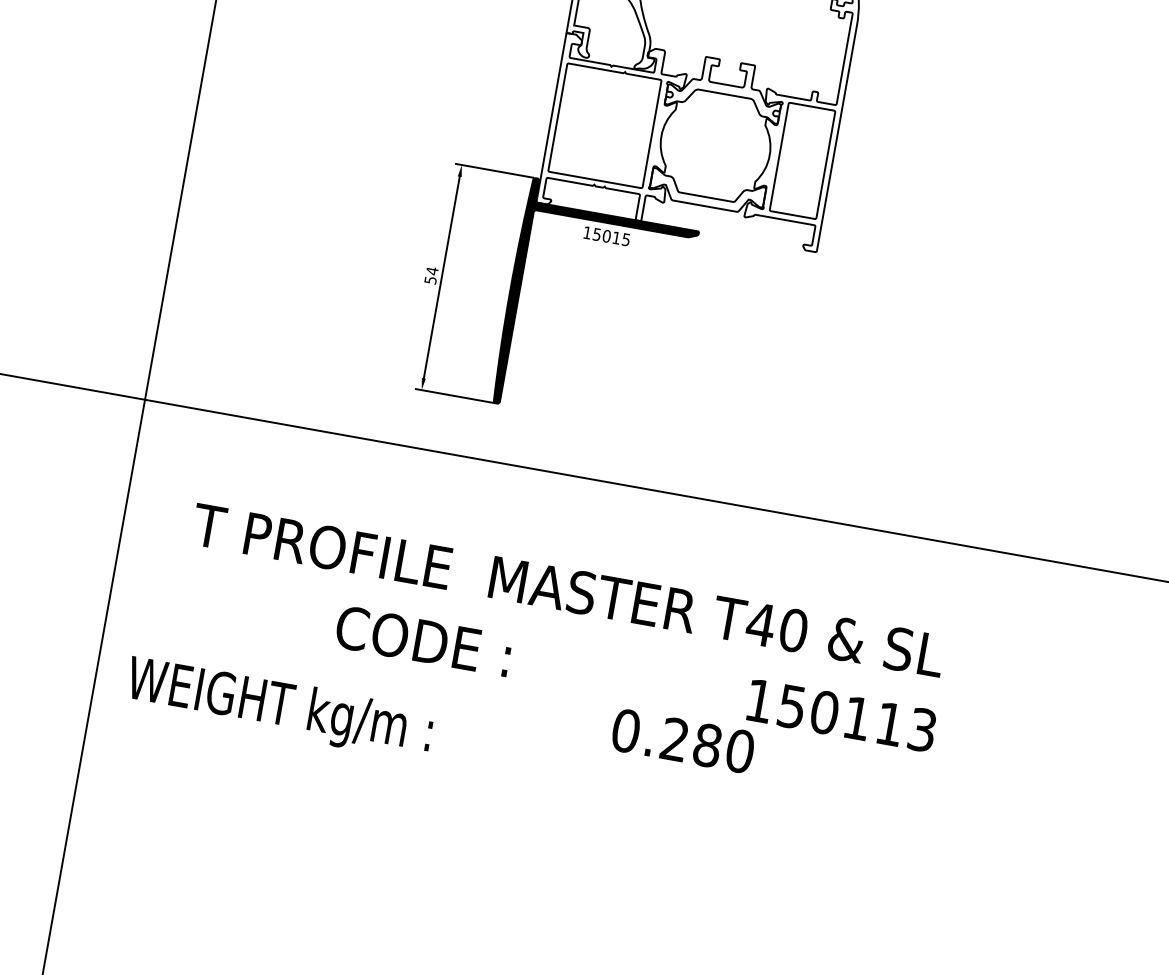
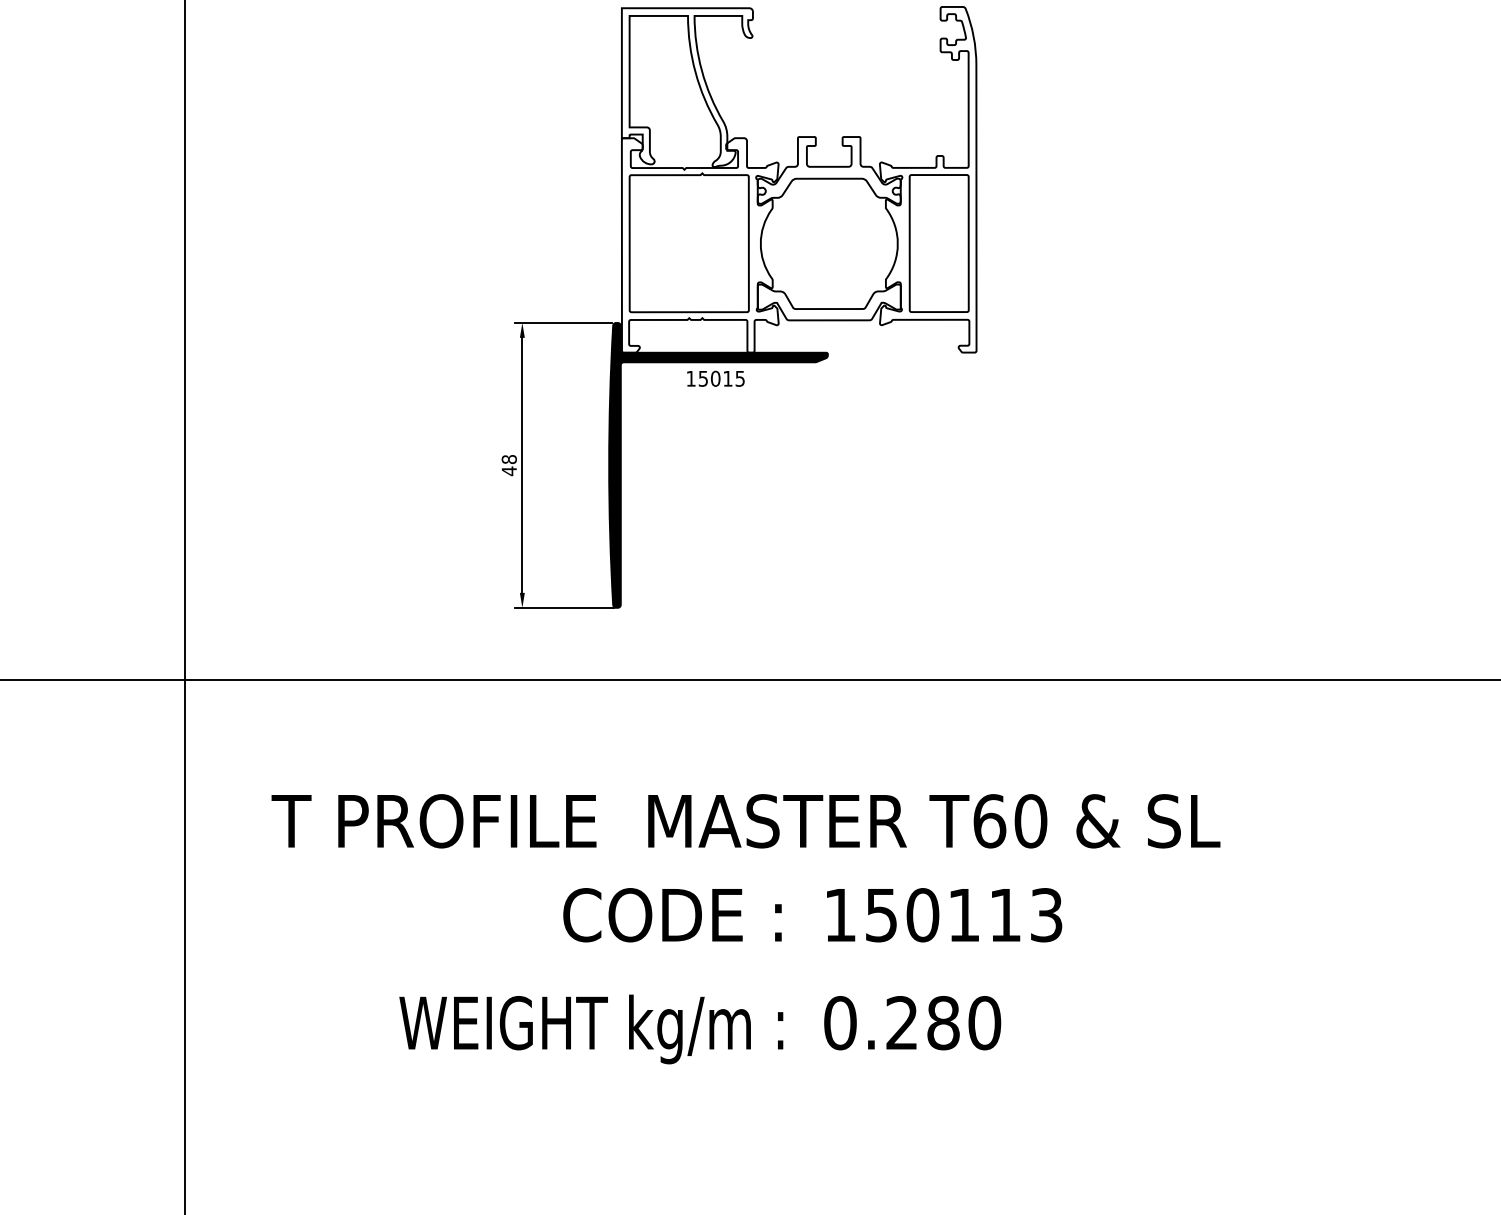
text: (430, 275) -> (508, 465), 54 -> 48
text: (760, 624) -> (989, 821), T40 -> T60
text: (423, 641) -> (672, 915), moved
text: (279, 708) -> (591, 1029), moved
text: (841, 715) -> (944, 915), moved
text: (683, 741) -> (912, 1023), moved

